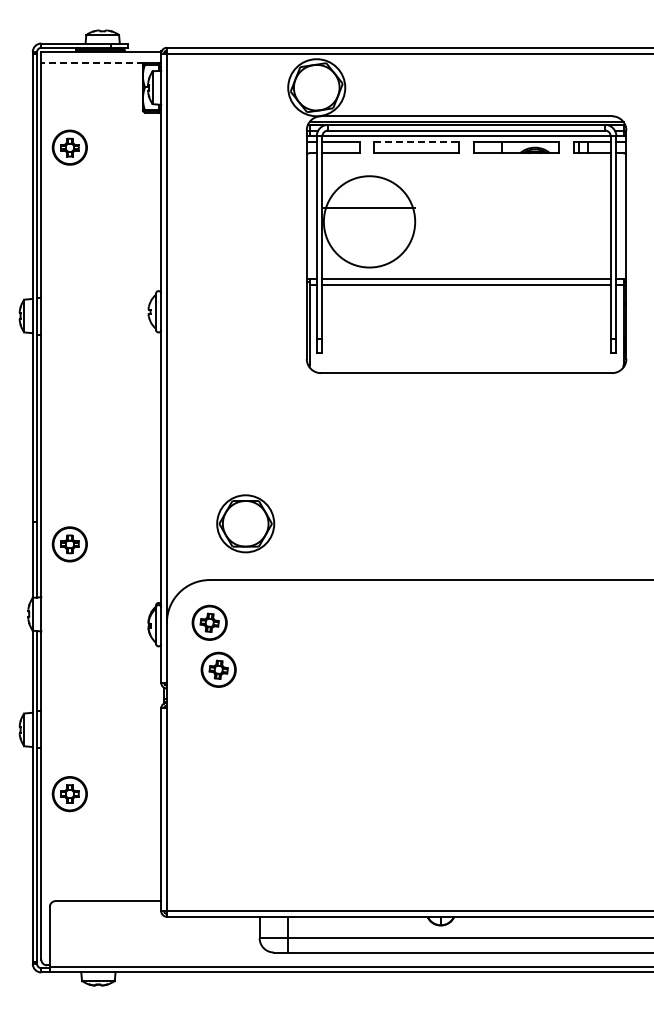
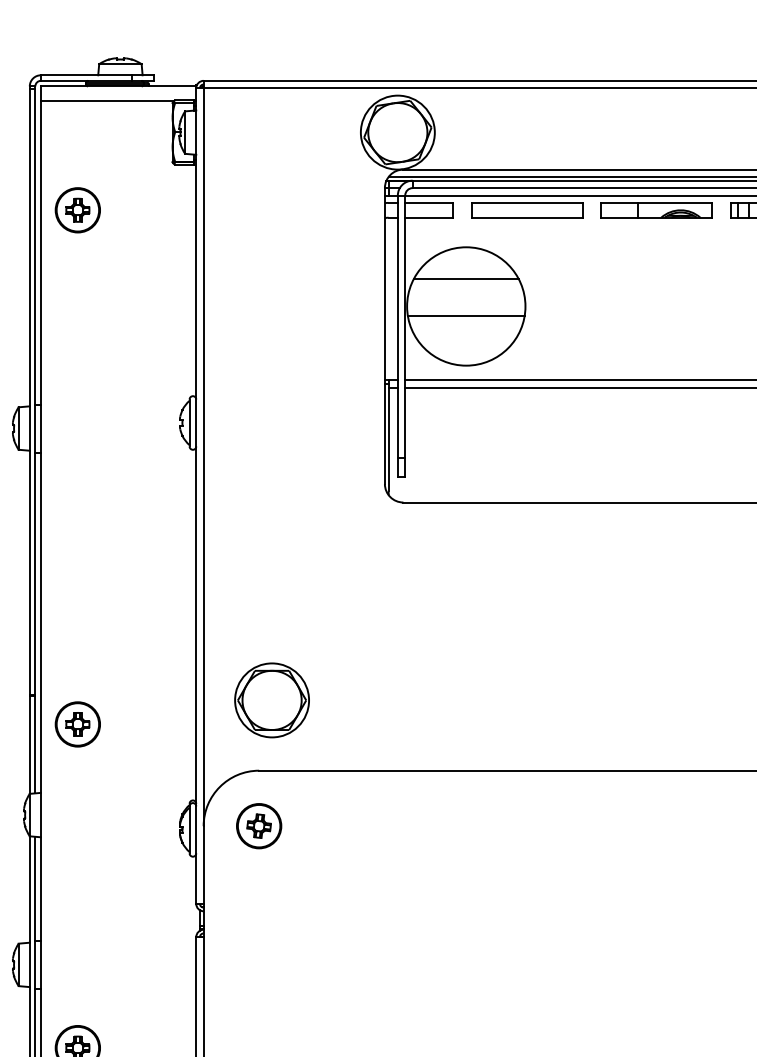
line: (92, 63) -> (107, 101), dashed -> solid
line: (416, 141) -> (527, 202), dashed -> solid
line: (369, 200) -> (466, 278), added
line: (369, 208) -> (466, 316), moved
part: (245, 523) -> (271, 699), moved
part: (218, 669) -> (270, 886), removed

